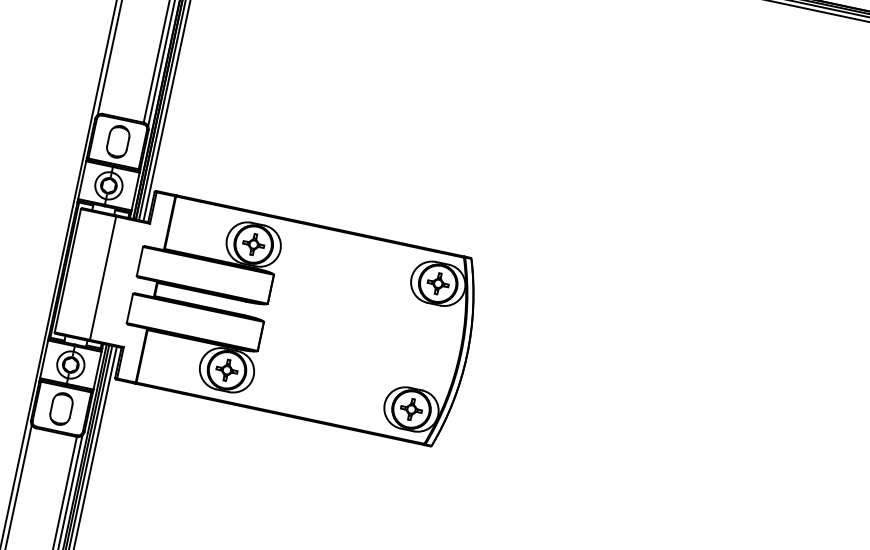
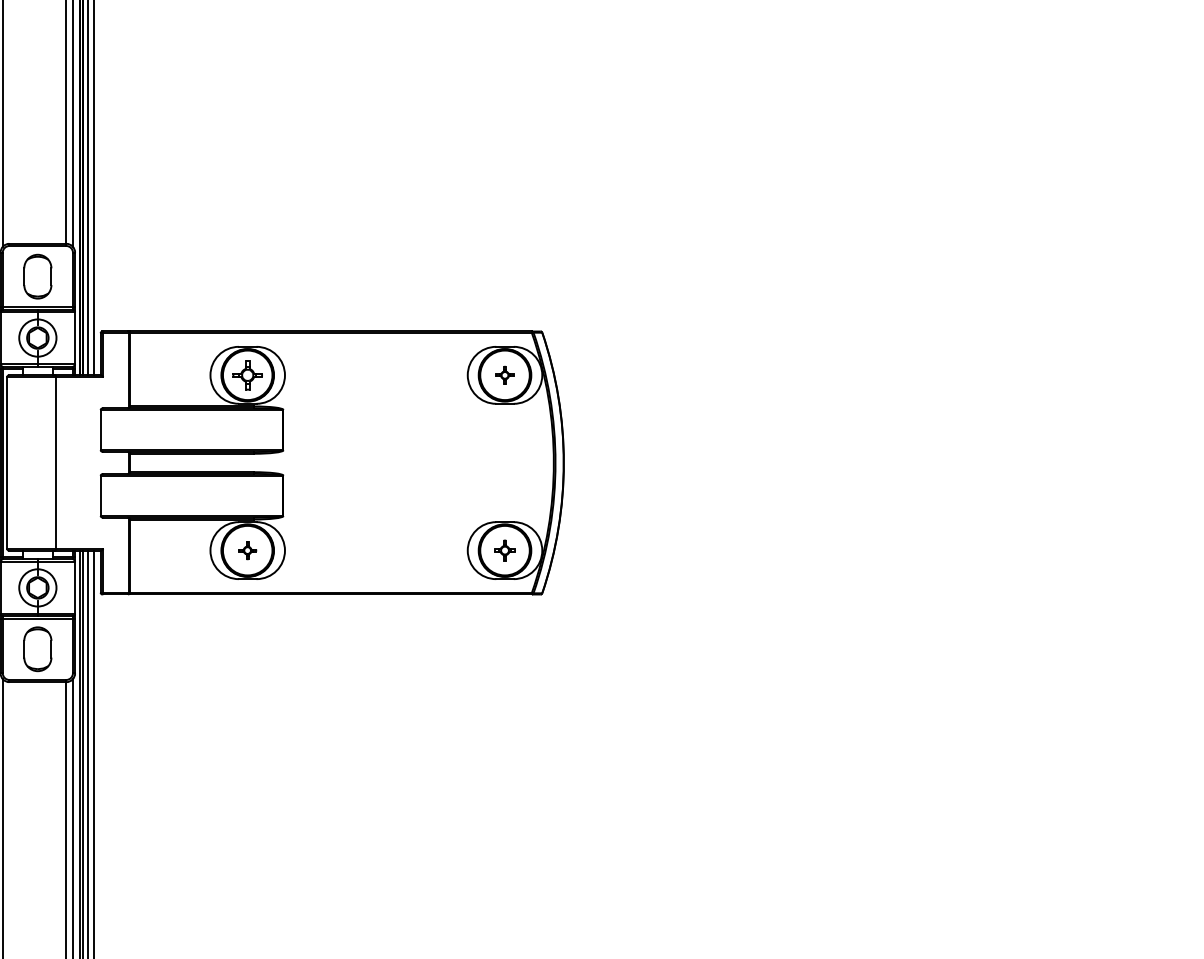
part: (437, 283) -> (504, 375), size x0.6
part: (226, 370) -> (247, 550), size x0.6
part: (411, 409) -> (504, 550), size x0.7

